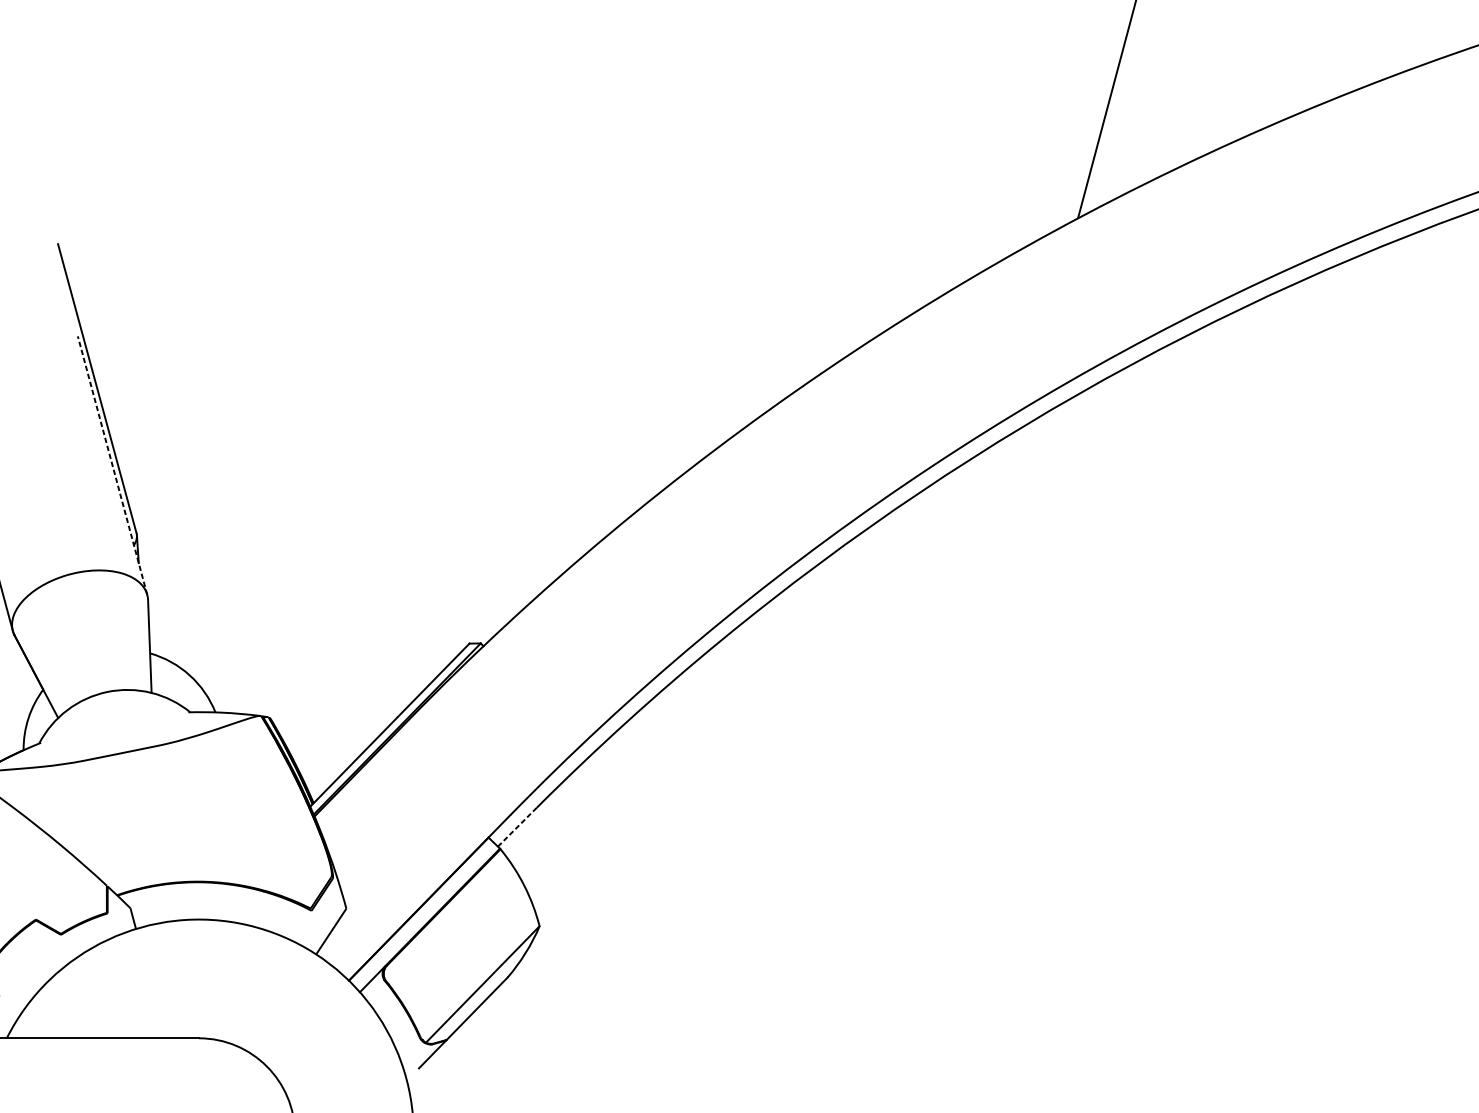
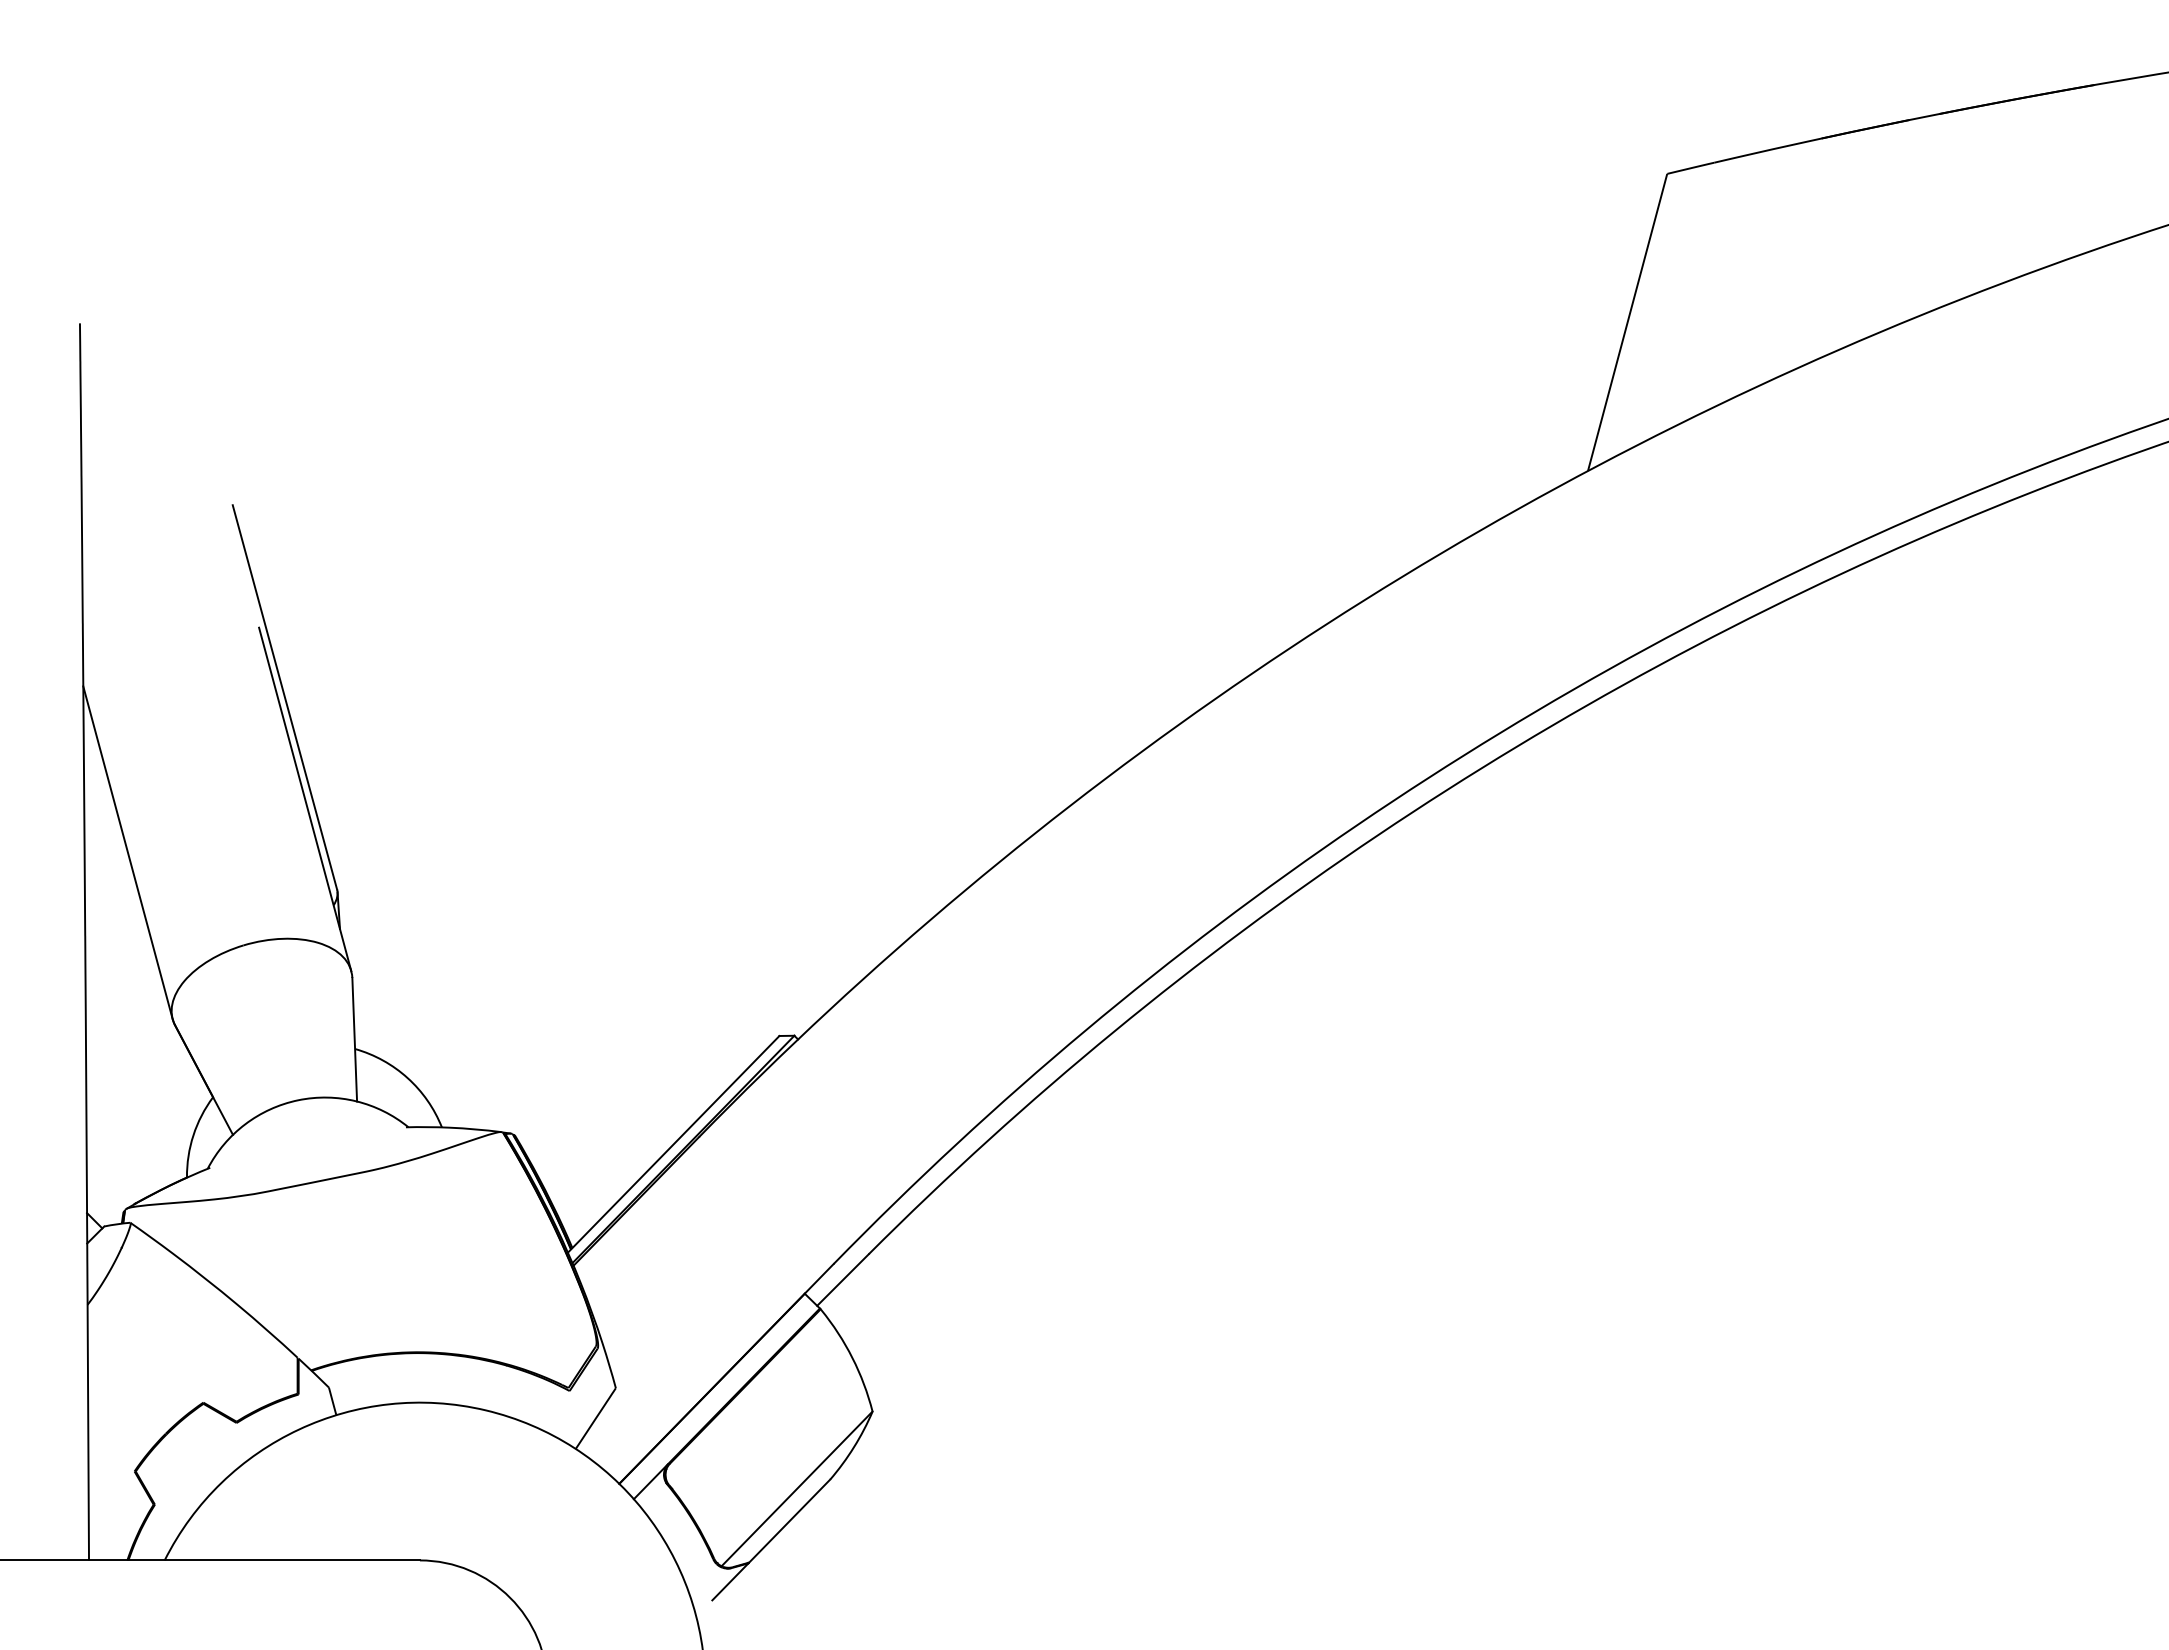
line: (112, 465) -> (305, 799), dashed -> solid
line: (517, 827) -> (843, 1280), dashed -> solid

